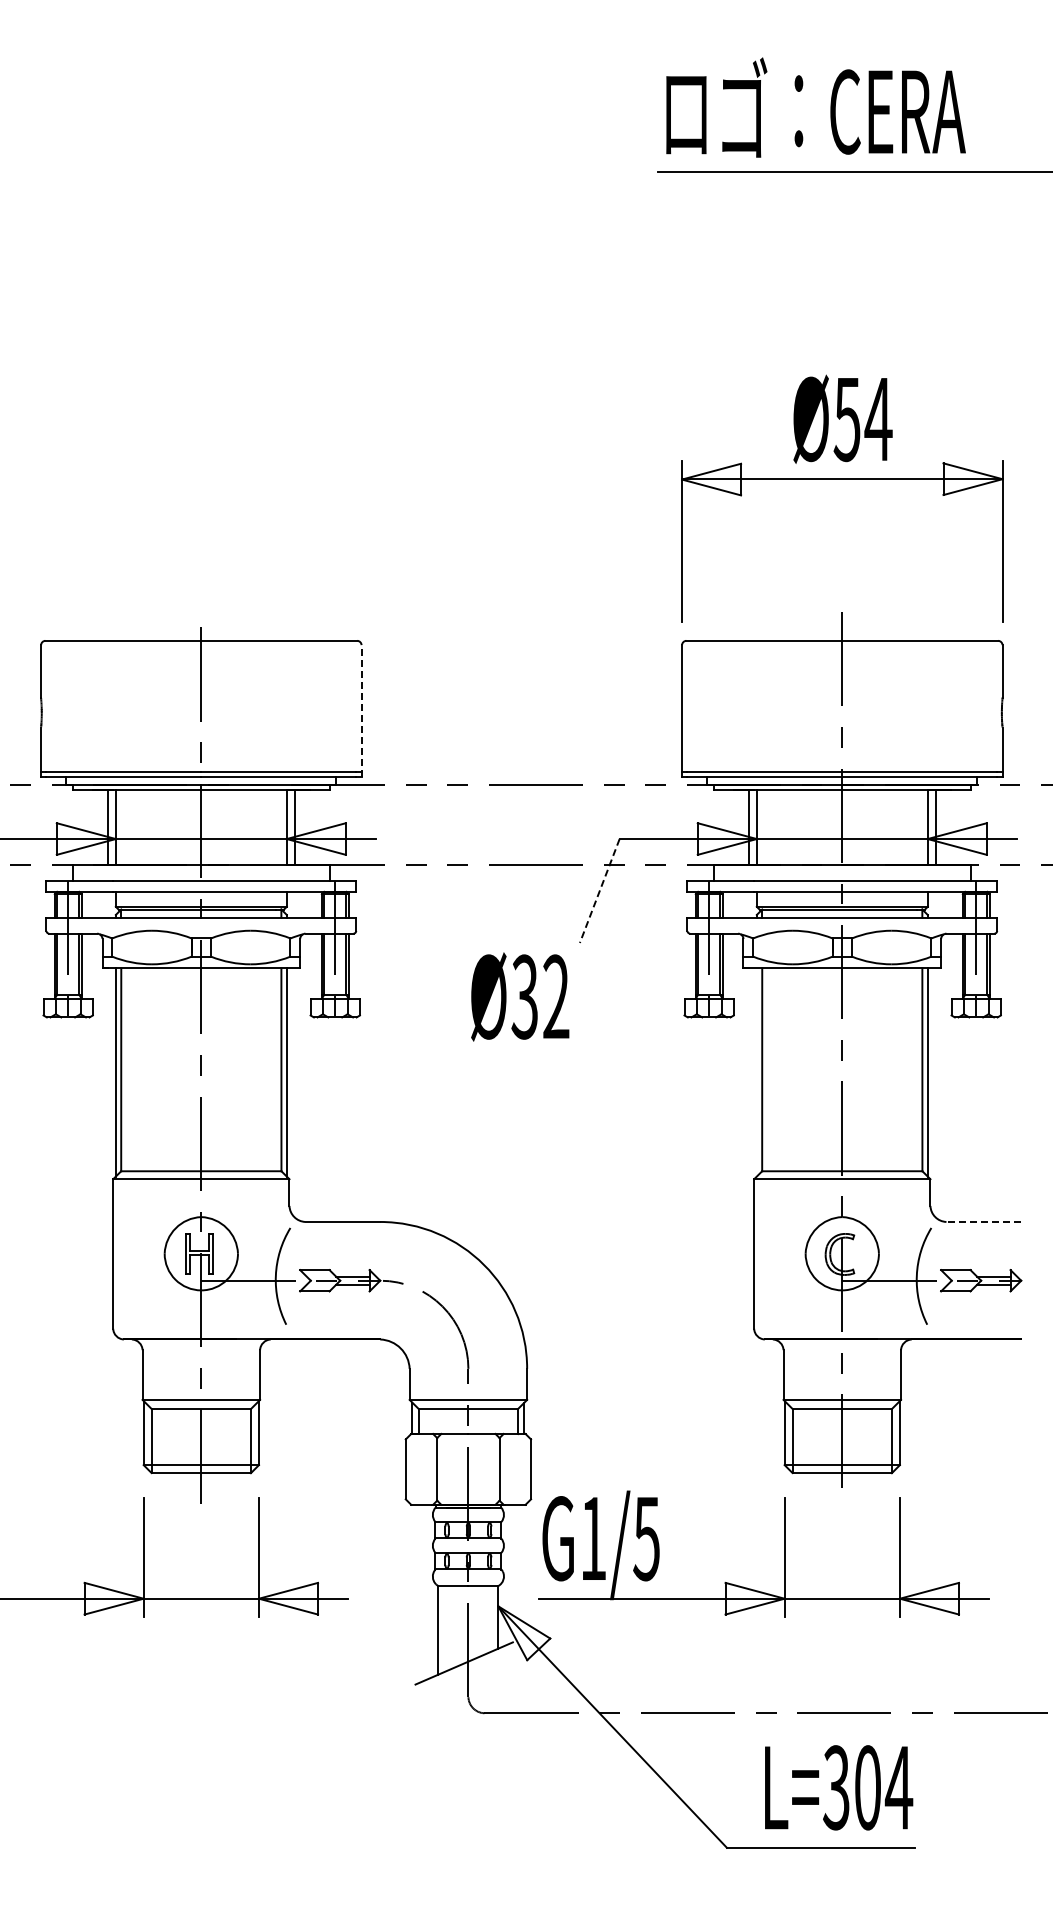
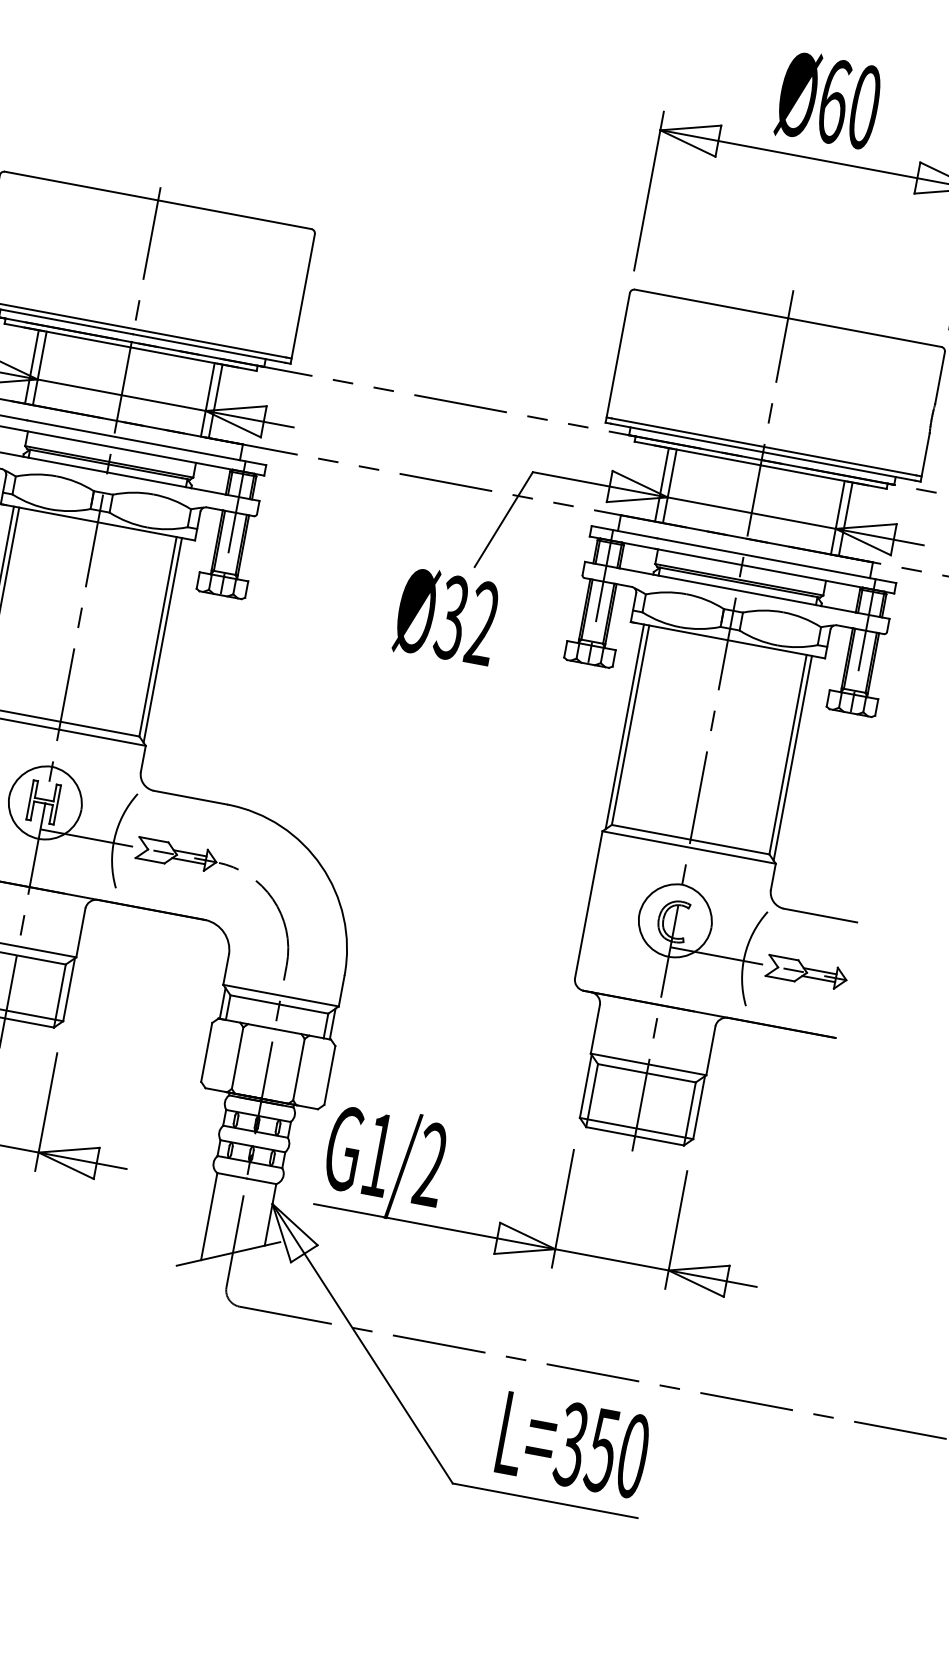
text: (862, 419) -> (848, 104), Ø54 -> Ø60
line: (361, 711) -> (302, 299), dashed -> solid
line: (599, 891) -> (503, 520), dashed -> solid
text: (520, 996) -> (447, 616), moved
line: (756, 1072) -> (624, 726), added
line: (983, 1221) -> (820, 915), dashed -> solid
text: (646, 1538) -> (430, 1164), G1/5 -> G1/2
text: (883, 1787) -> (617, 1452), L=304 -> L=350

